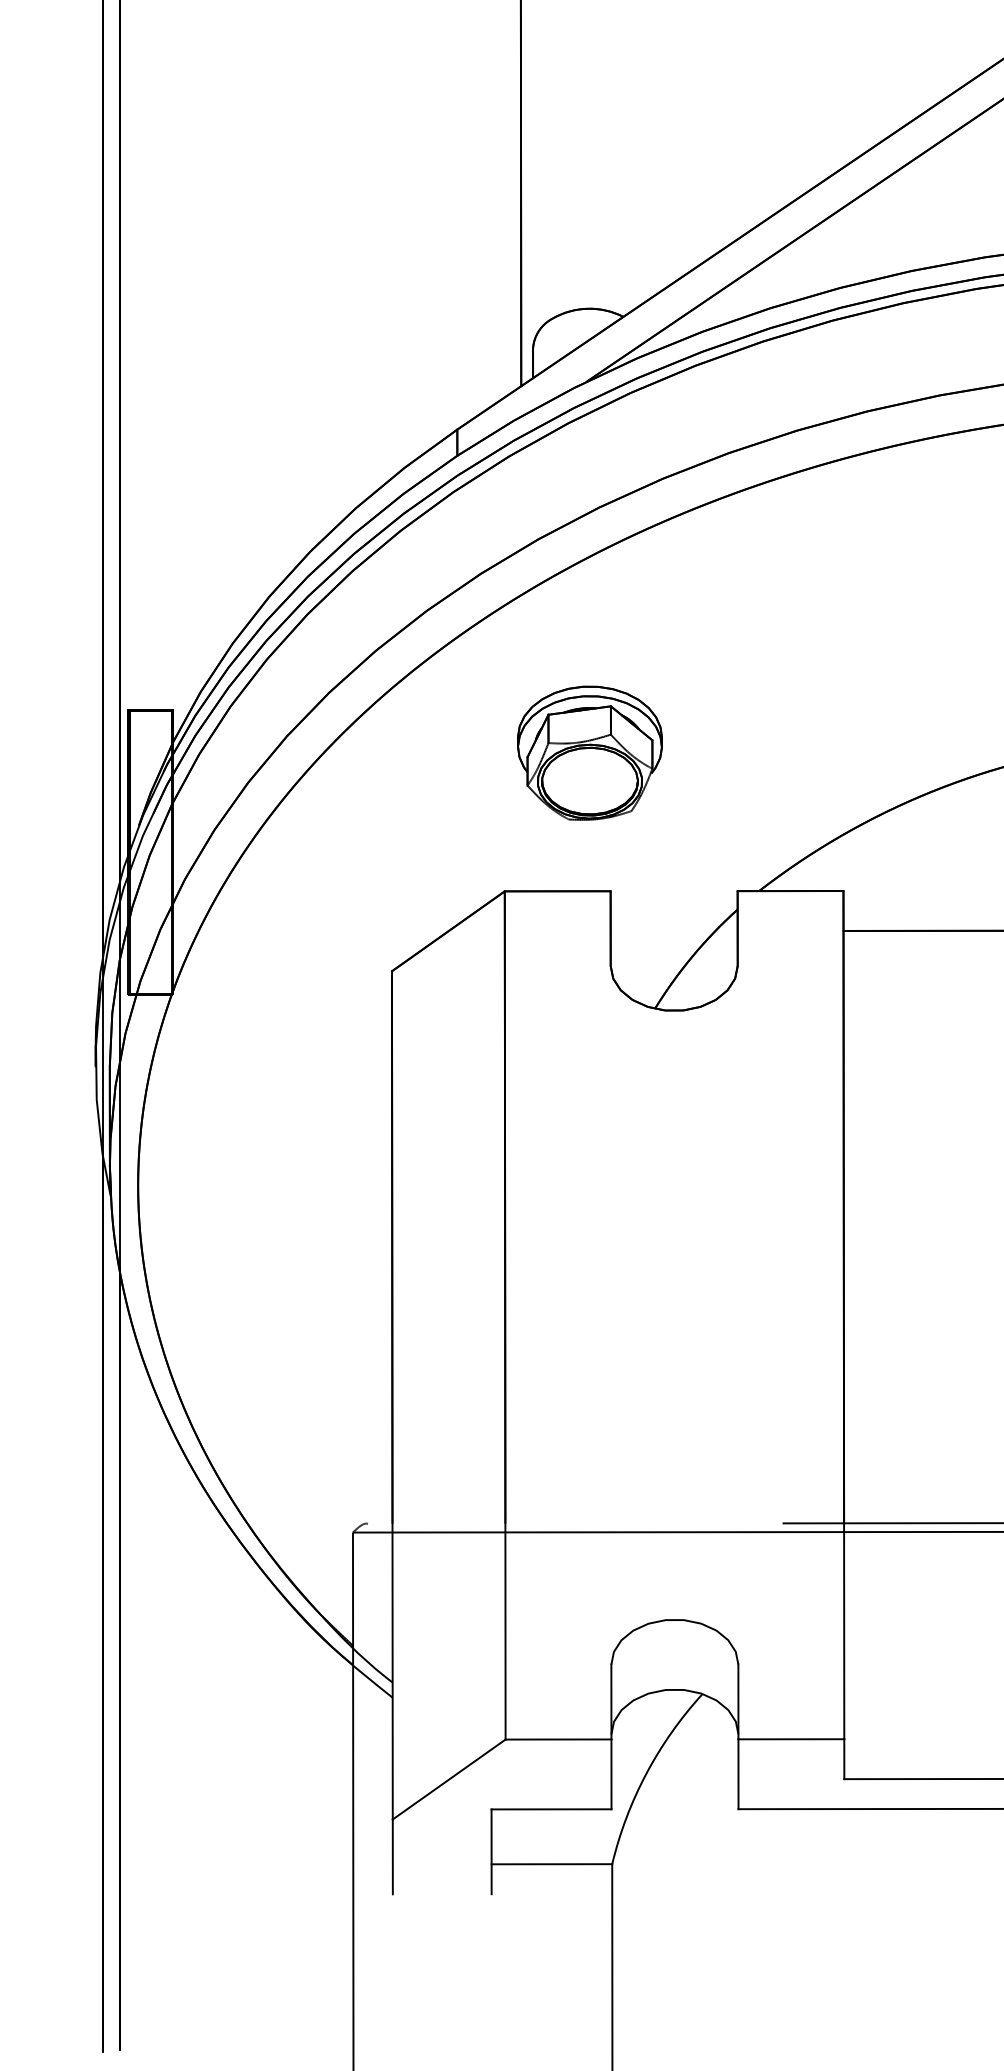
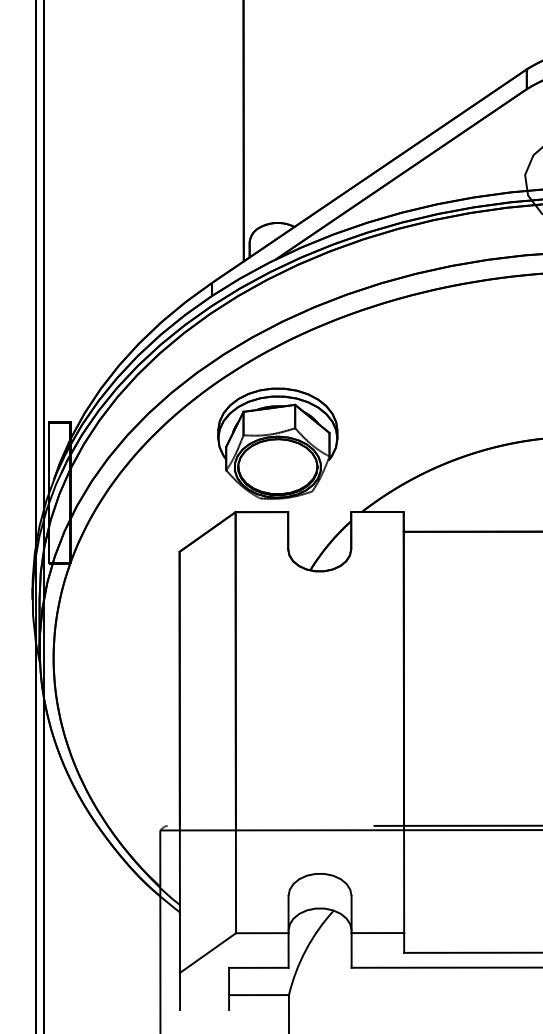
part: (589, 753) -> (277, 443), size x1.67

